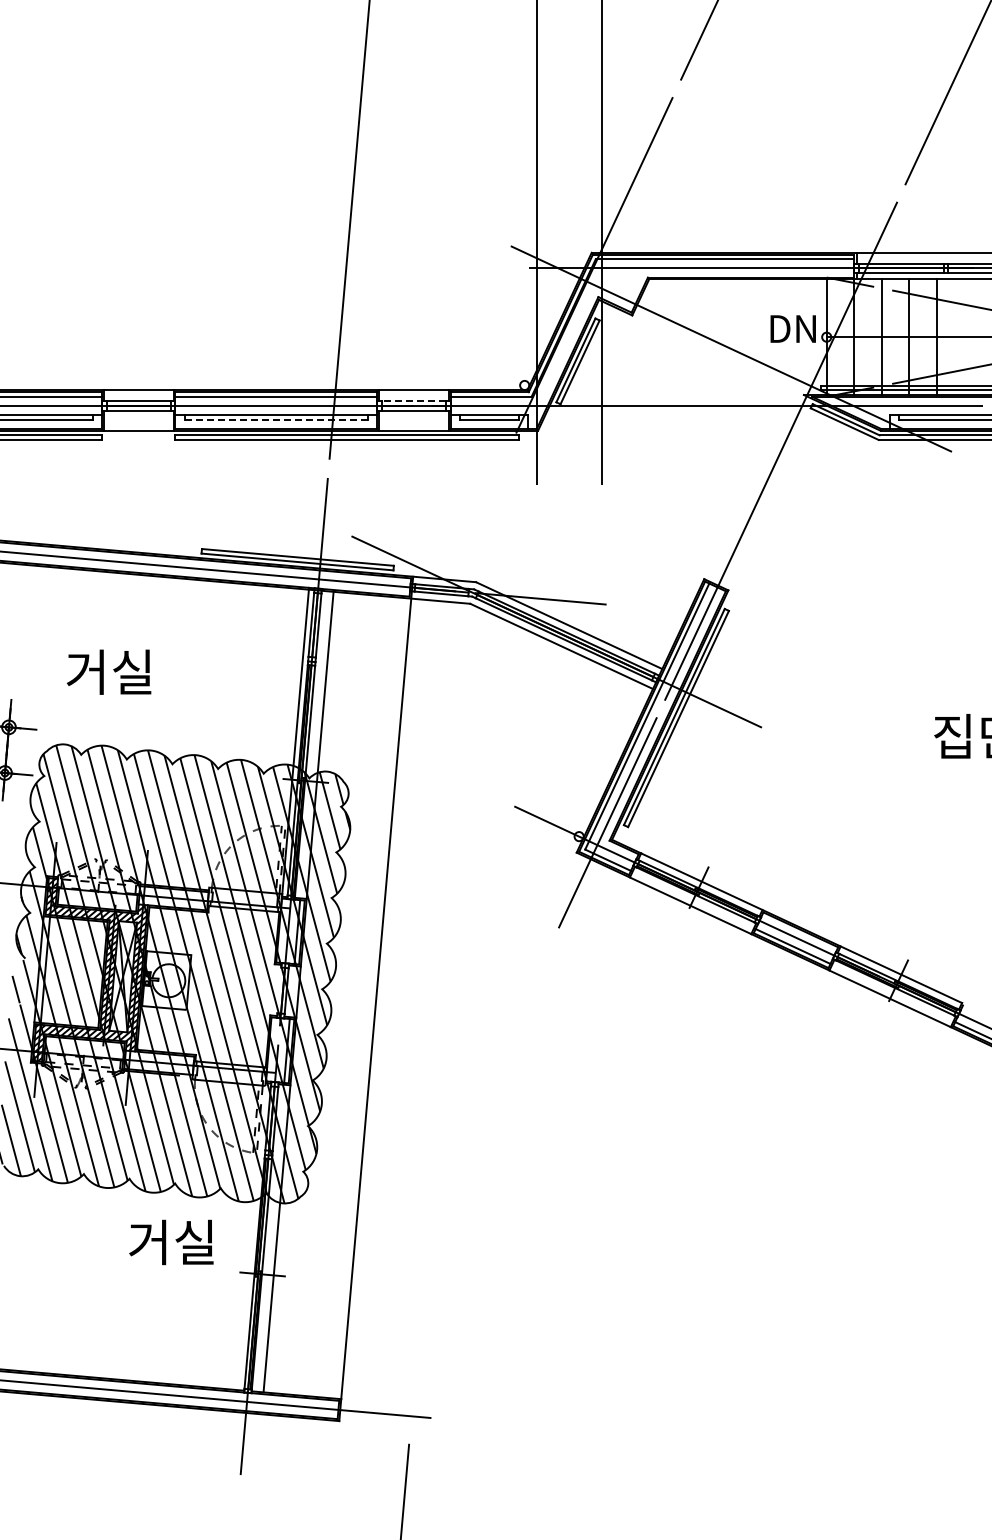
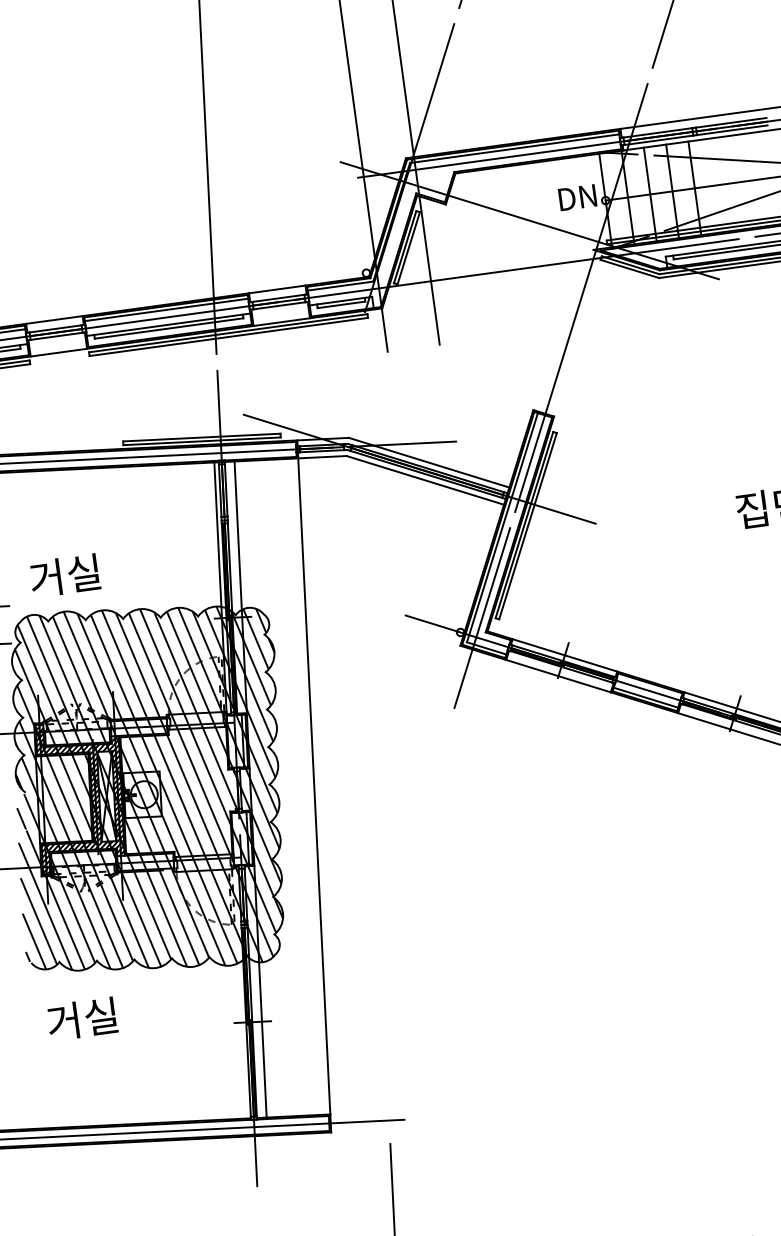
line: (413, 401) -> (278, 298), dashed -> solid
line: (276, 419) -> (169, 328), dashed -> solid
text: (108, 671) -> (64, 575), moved
text: (171, 1242) -> (82, 1019), moved

